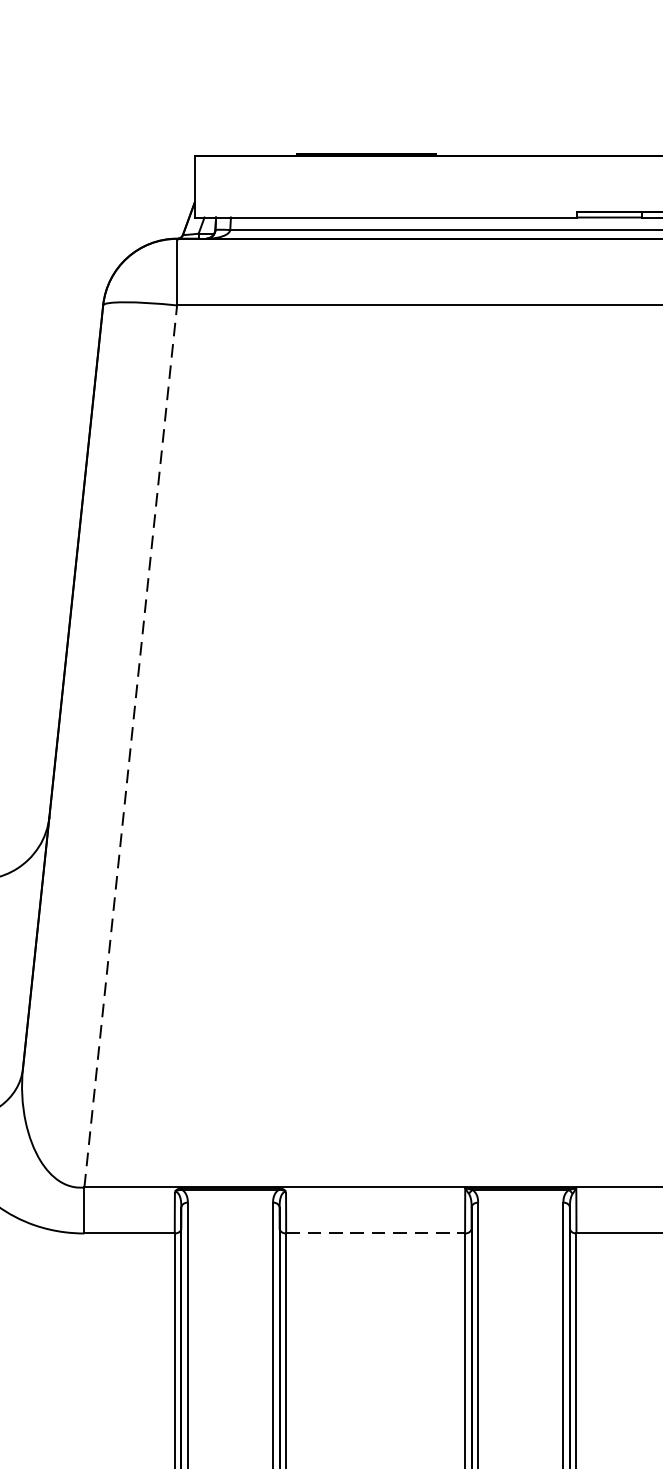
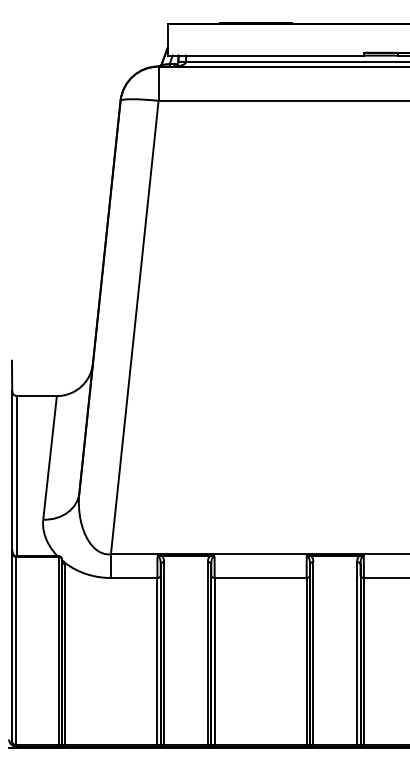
line: (130, 746) -> (134, 327), dashed -> solid
line: (375, 1232) -> (260, 577), dashed -> solid

